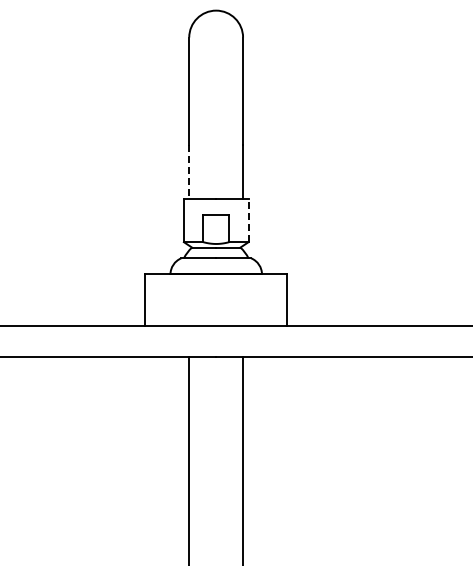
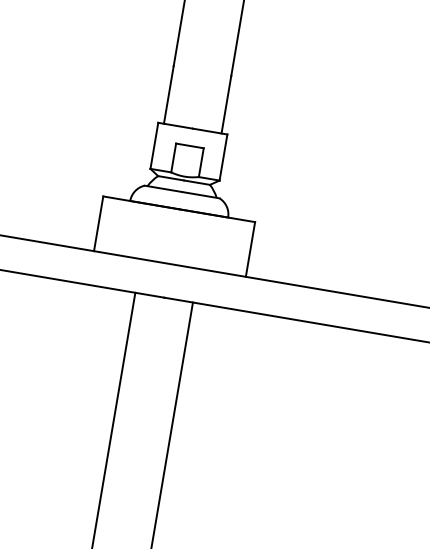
line: (189, 172) -> (169, 95), dashed -> solid
line: (248, 220) -> (223, 157), dashed -> solid

